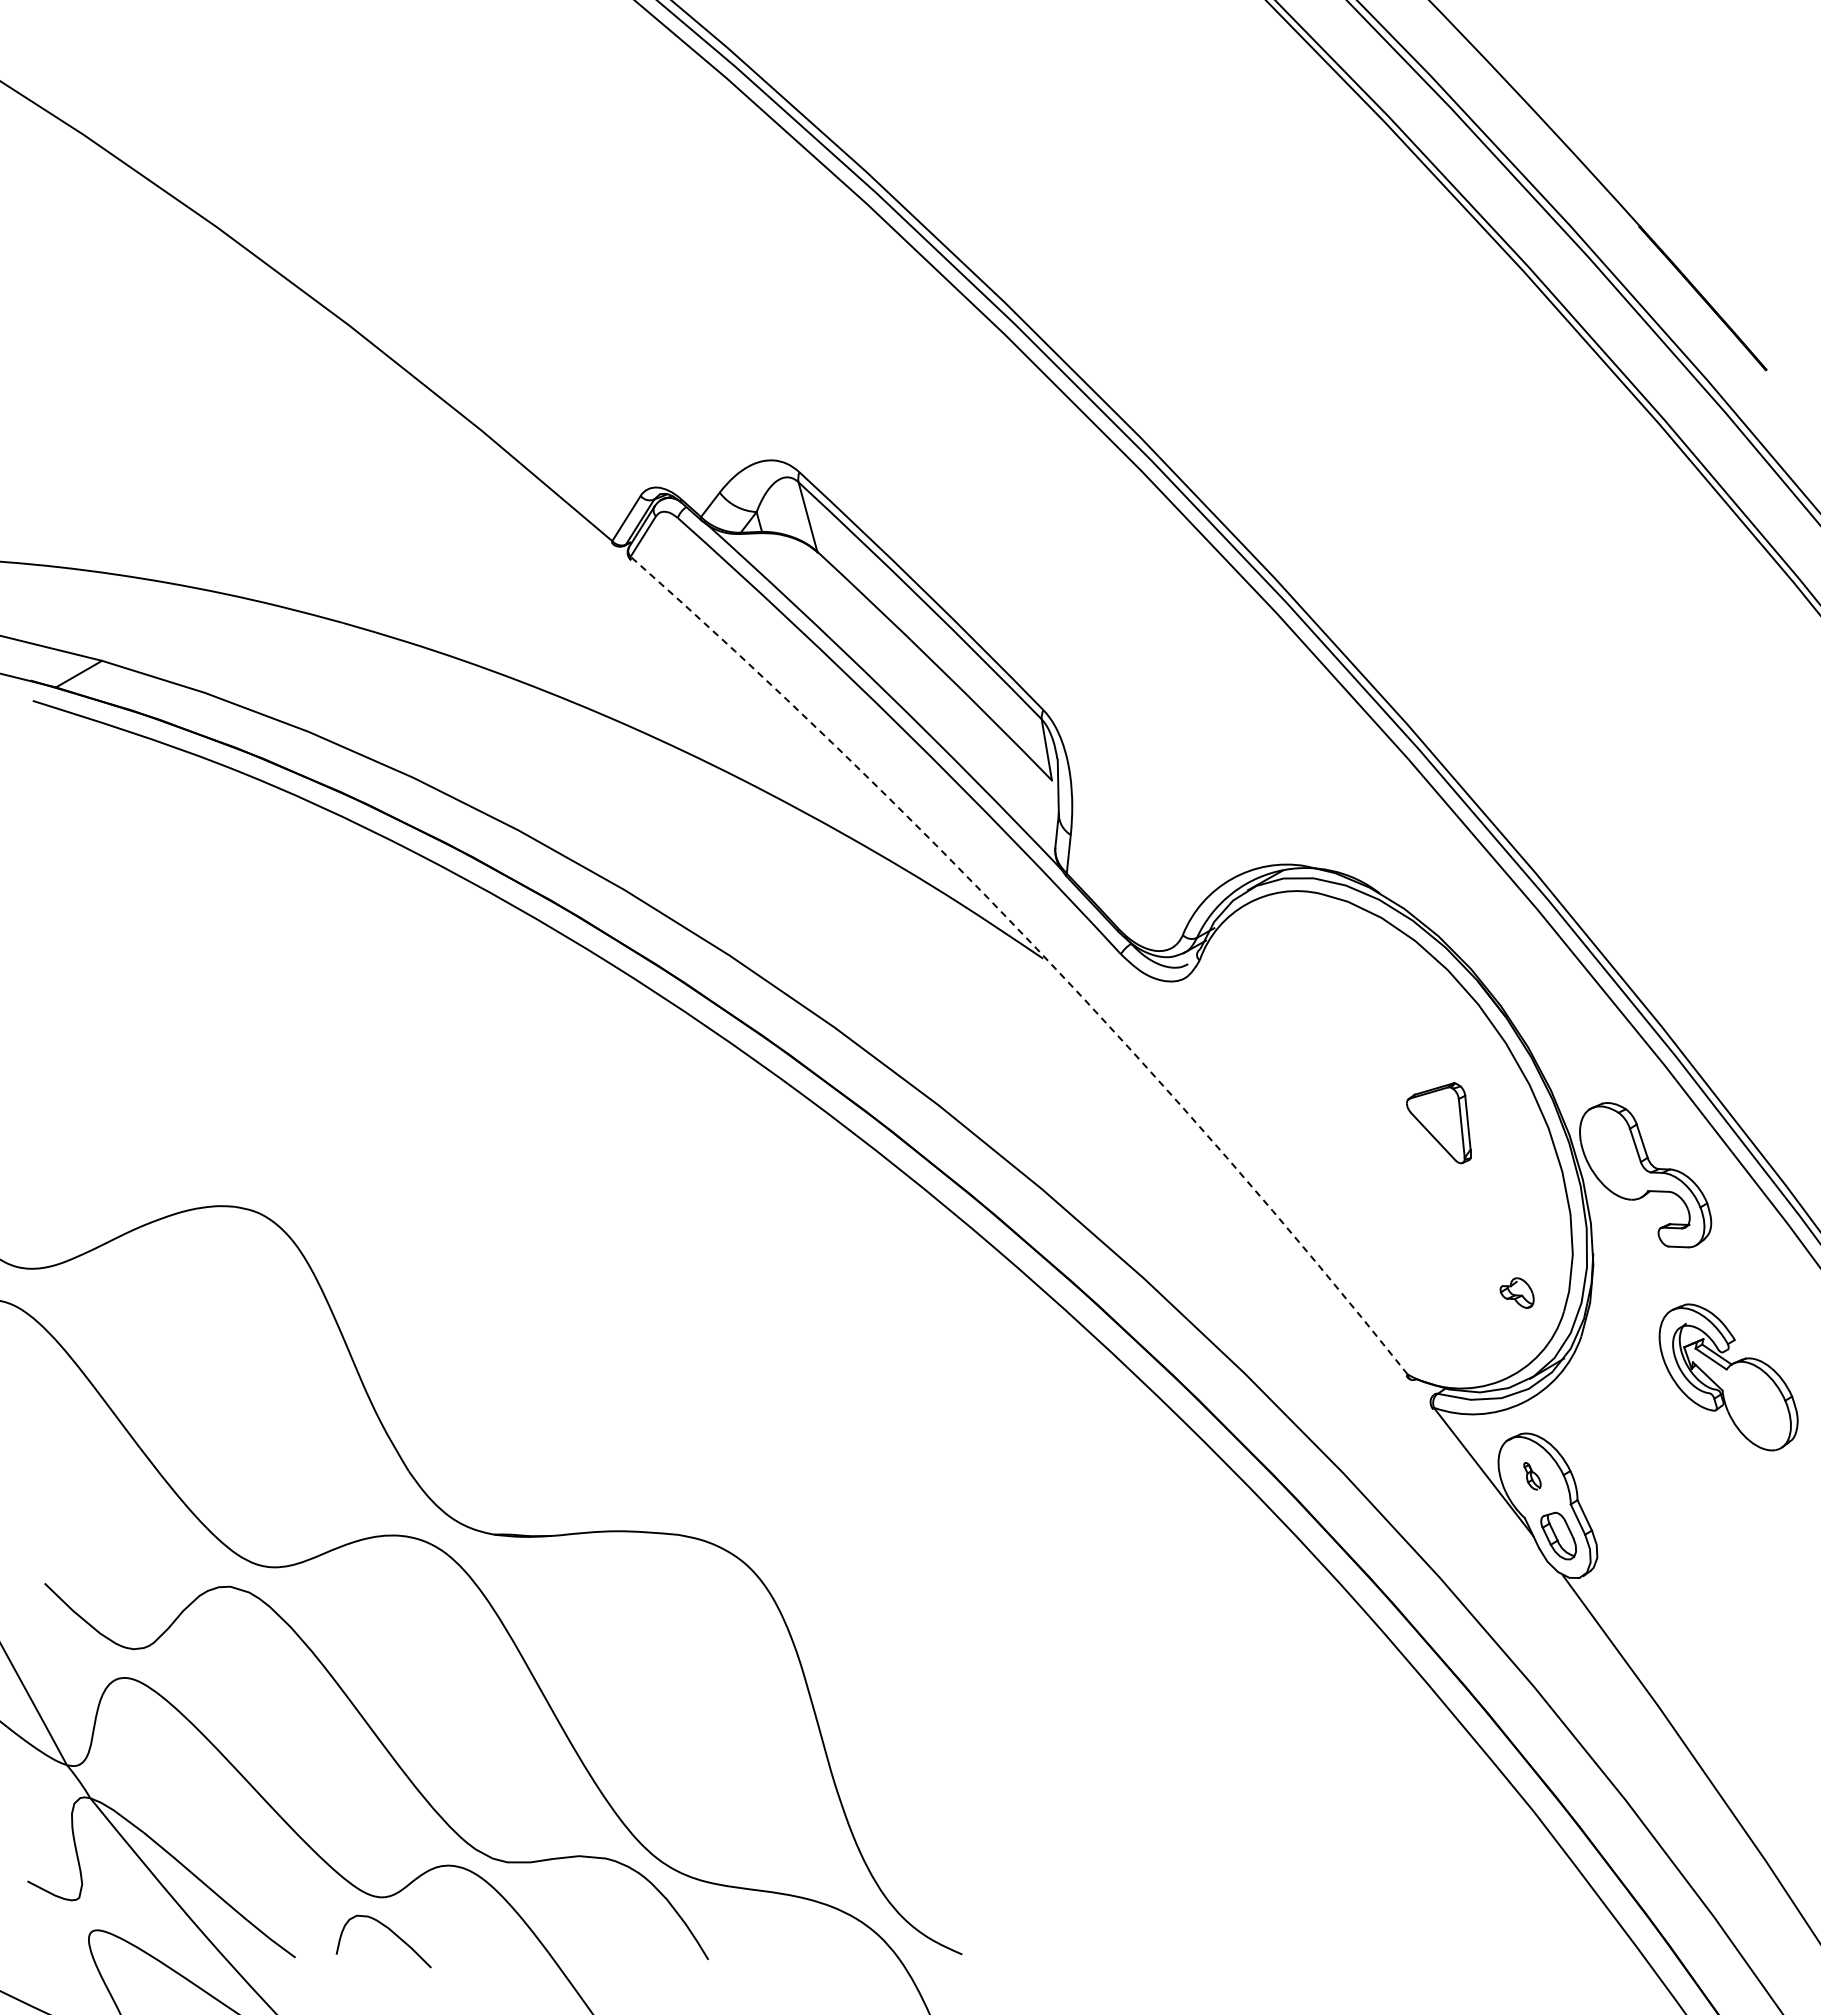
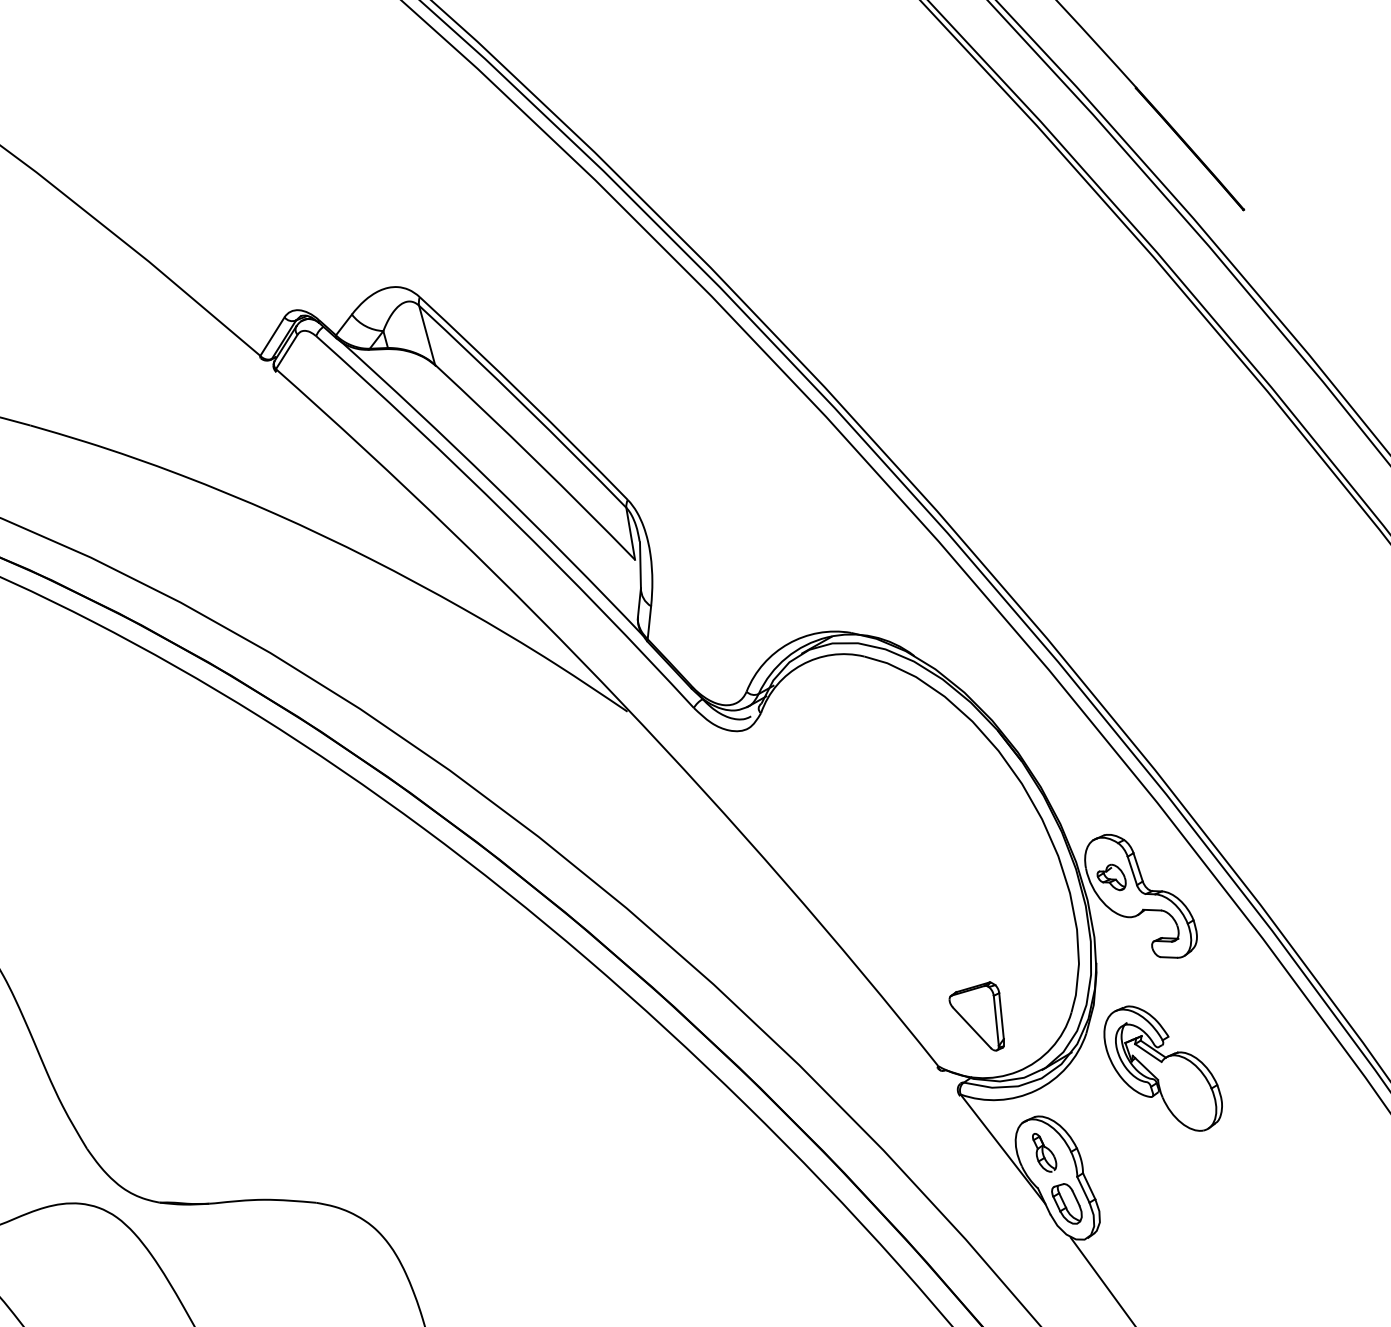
arc: (1036, 948) -> (621, 703), dashed -> solid
part: (1438, 1123) -> (976, 1016), moved
part: (1516, 1292) -> (1111, 876), moved
part: (1728, 1377) -> (1163, 1068), moved
part: (1532, 1476) -> (1044, 1153), size x1.67

